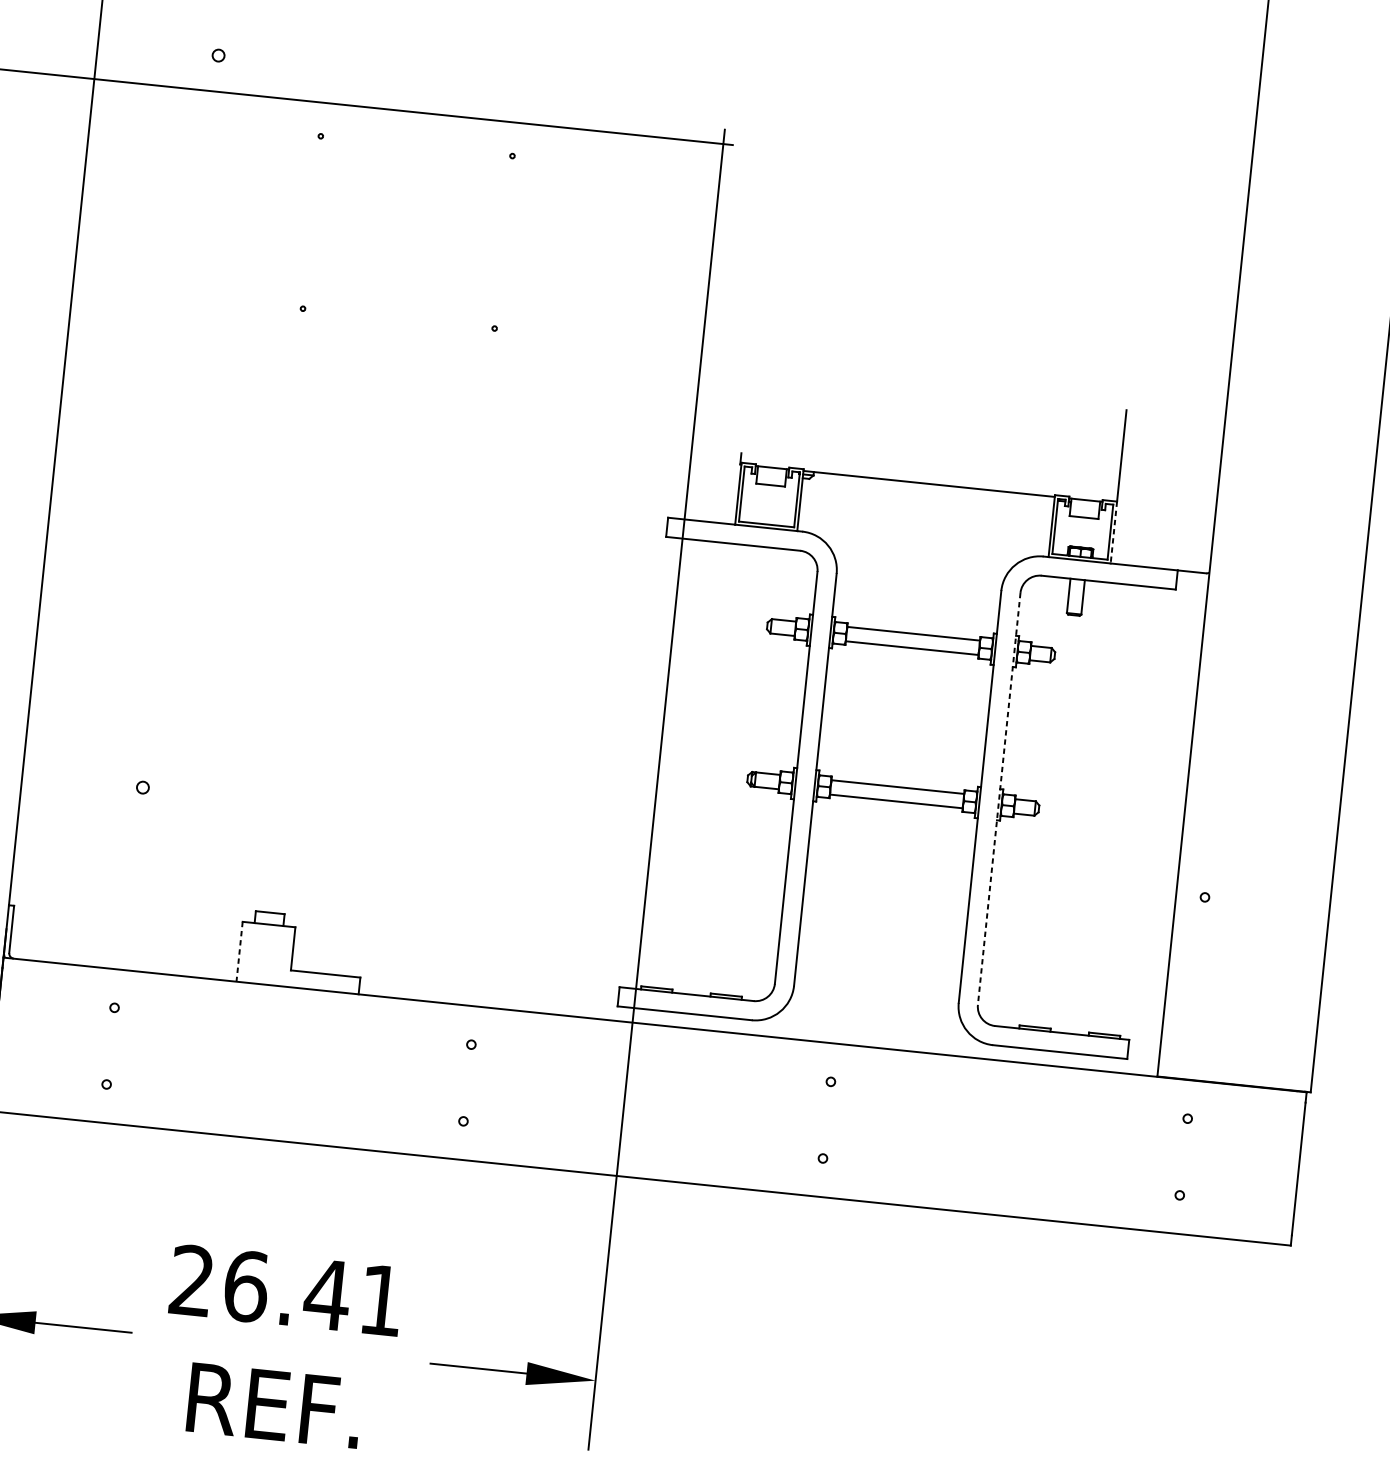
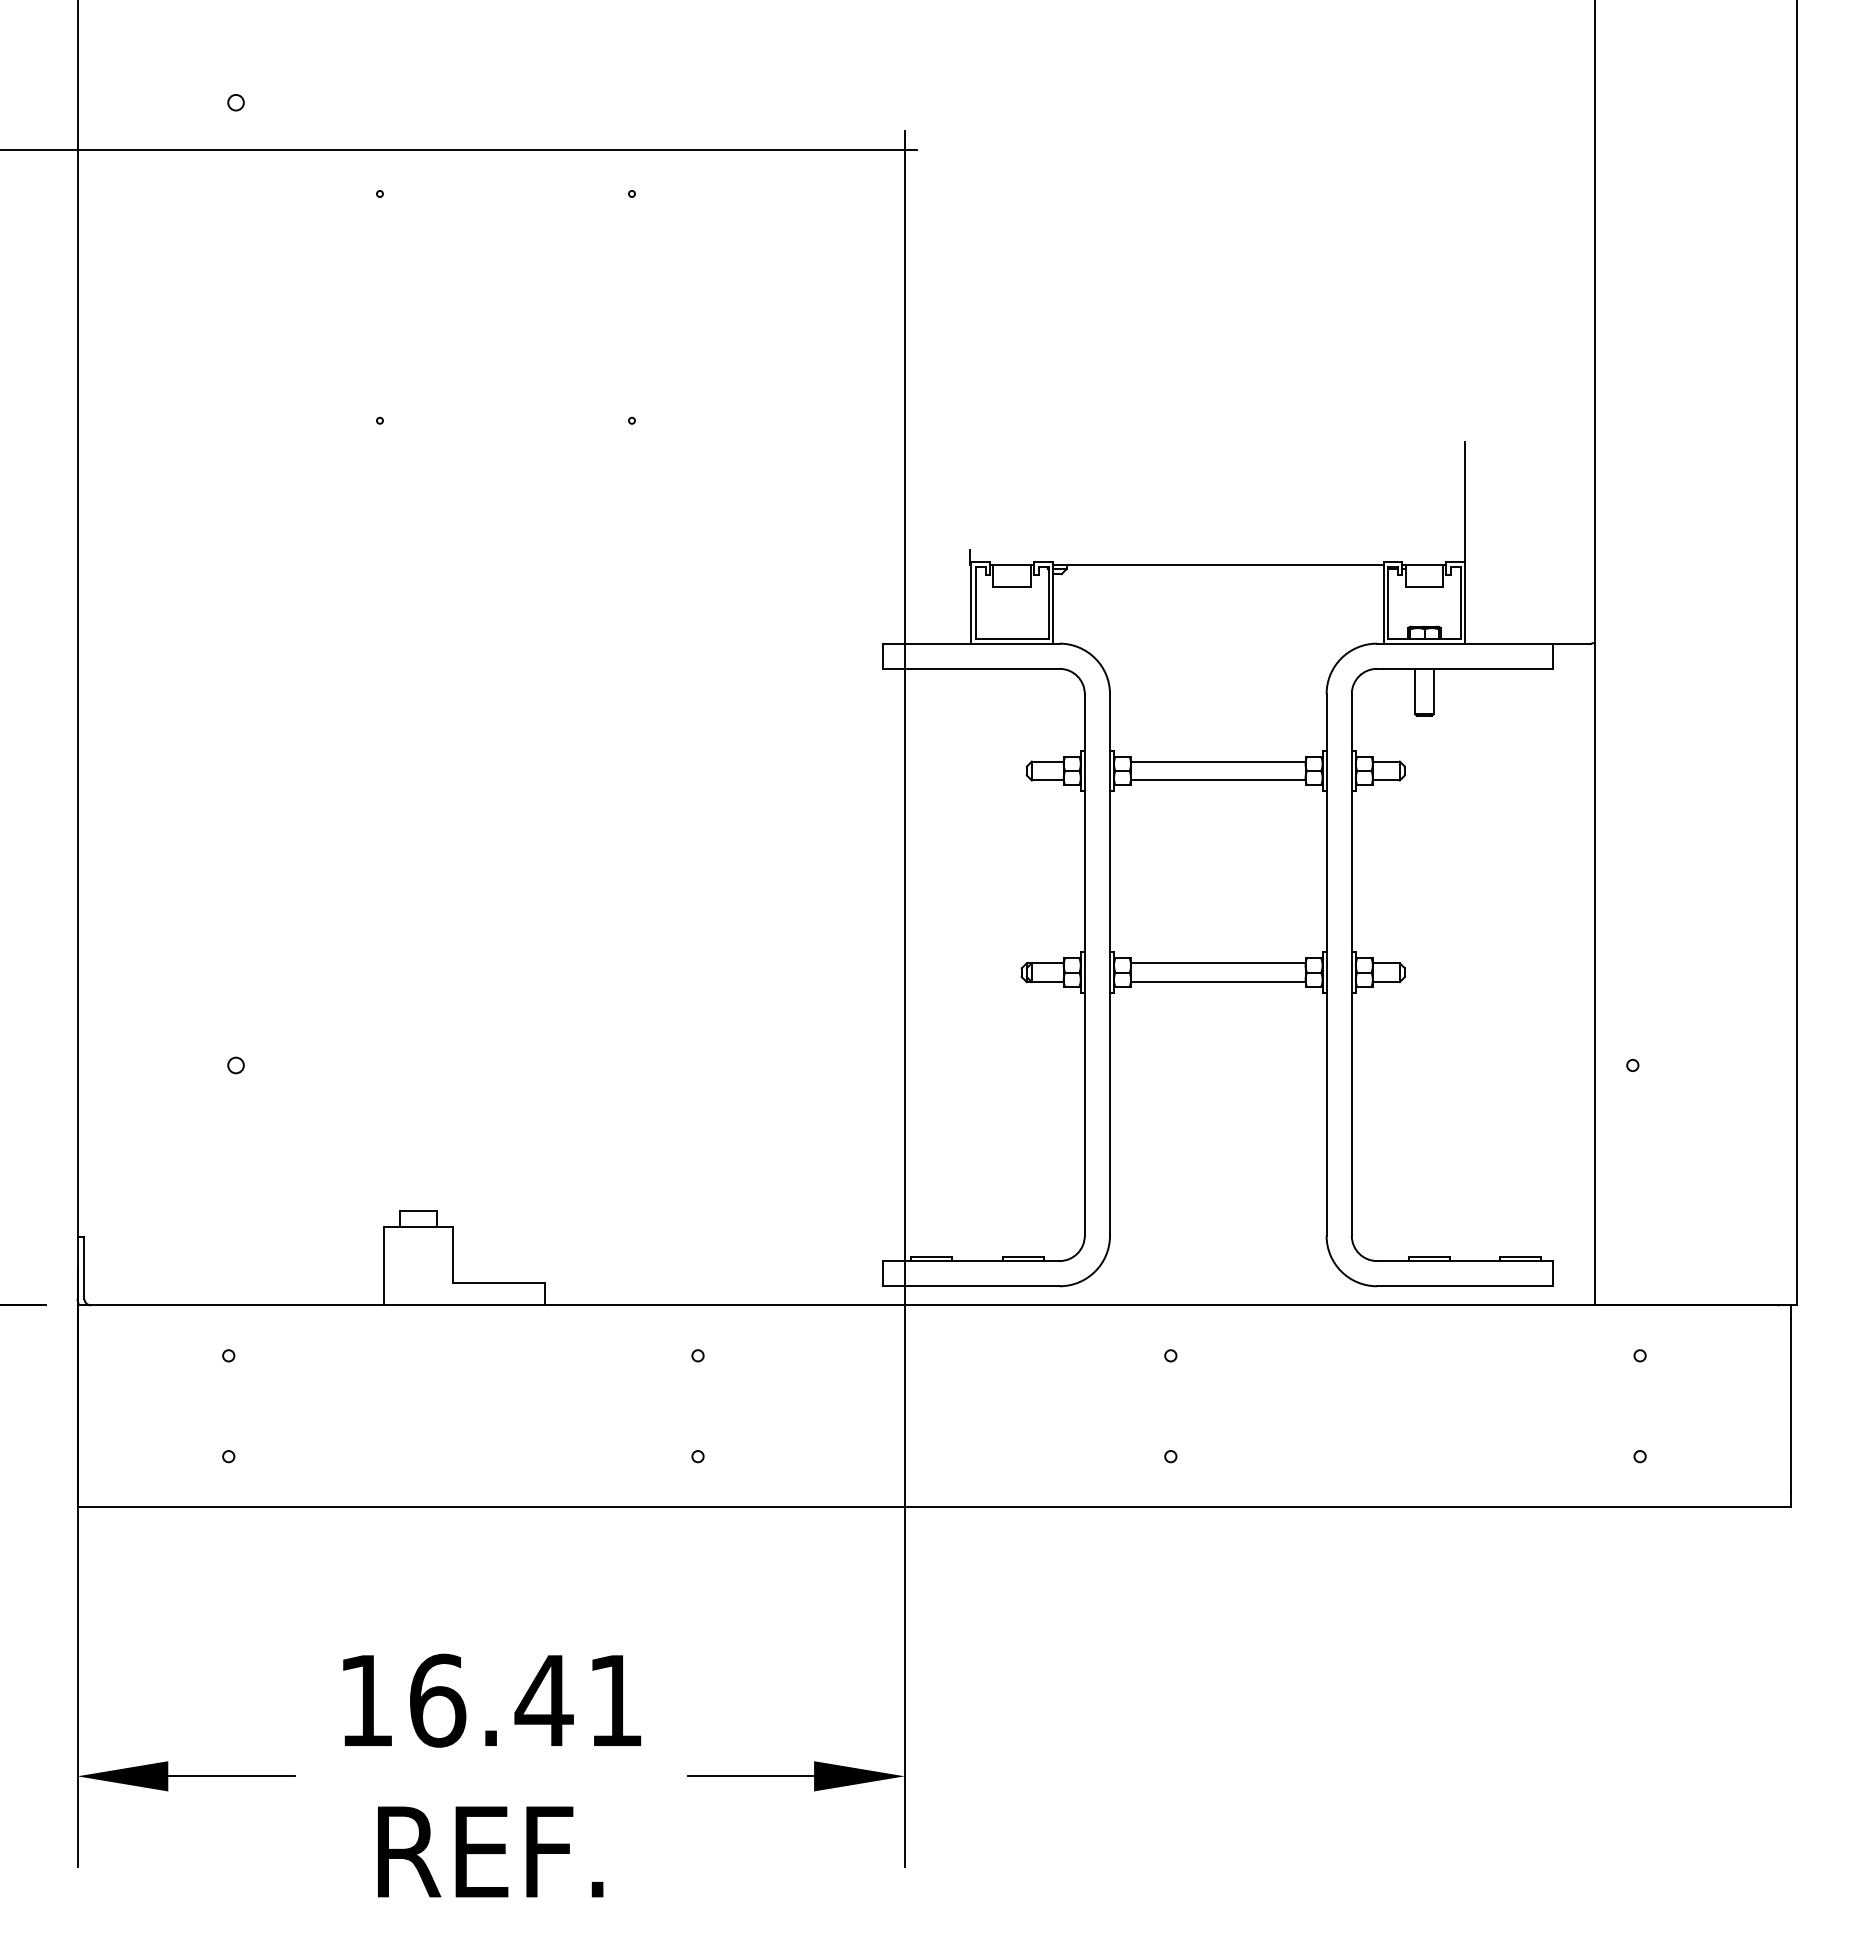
line: (1114, 532) -> (1465, 602), dashed -> solid
line: (999, 798) -> (1351, 964), dashed -> solid
line: (239, 952) -> (383, 1266), dashed -> solid
text: (191, 1279) -> (365, 1699), 26.41 -> 16.41

